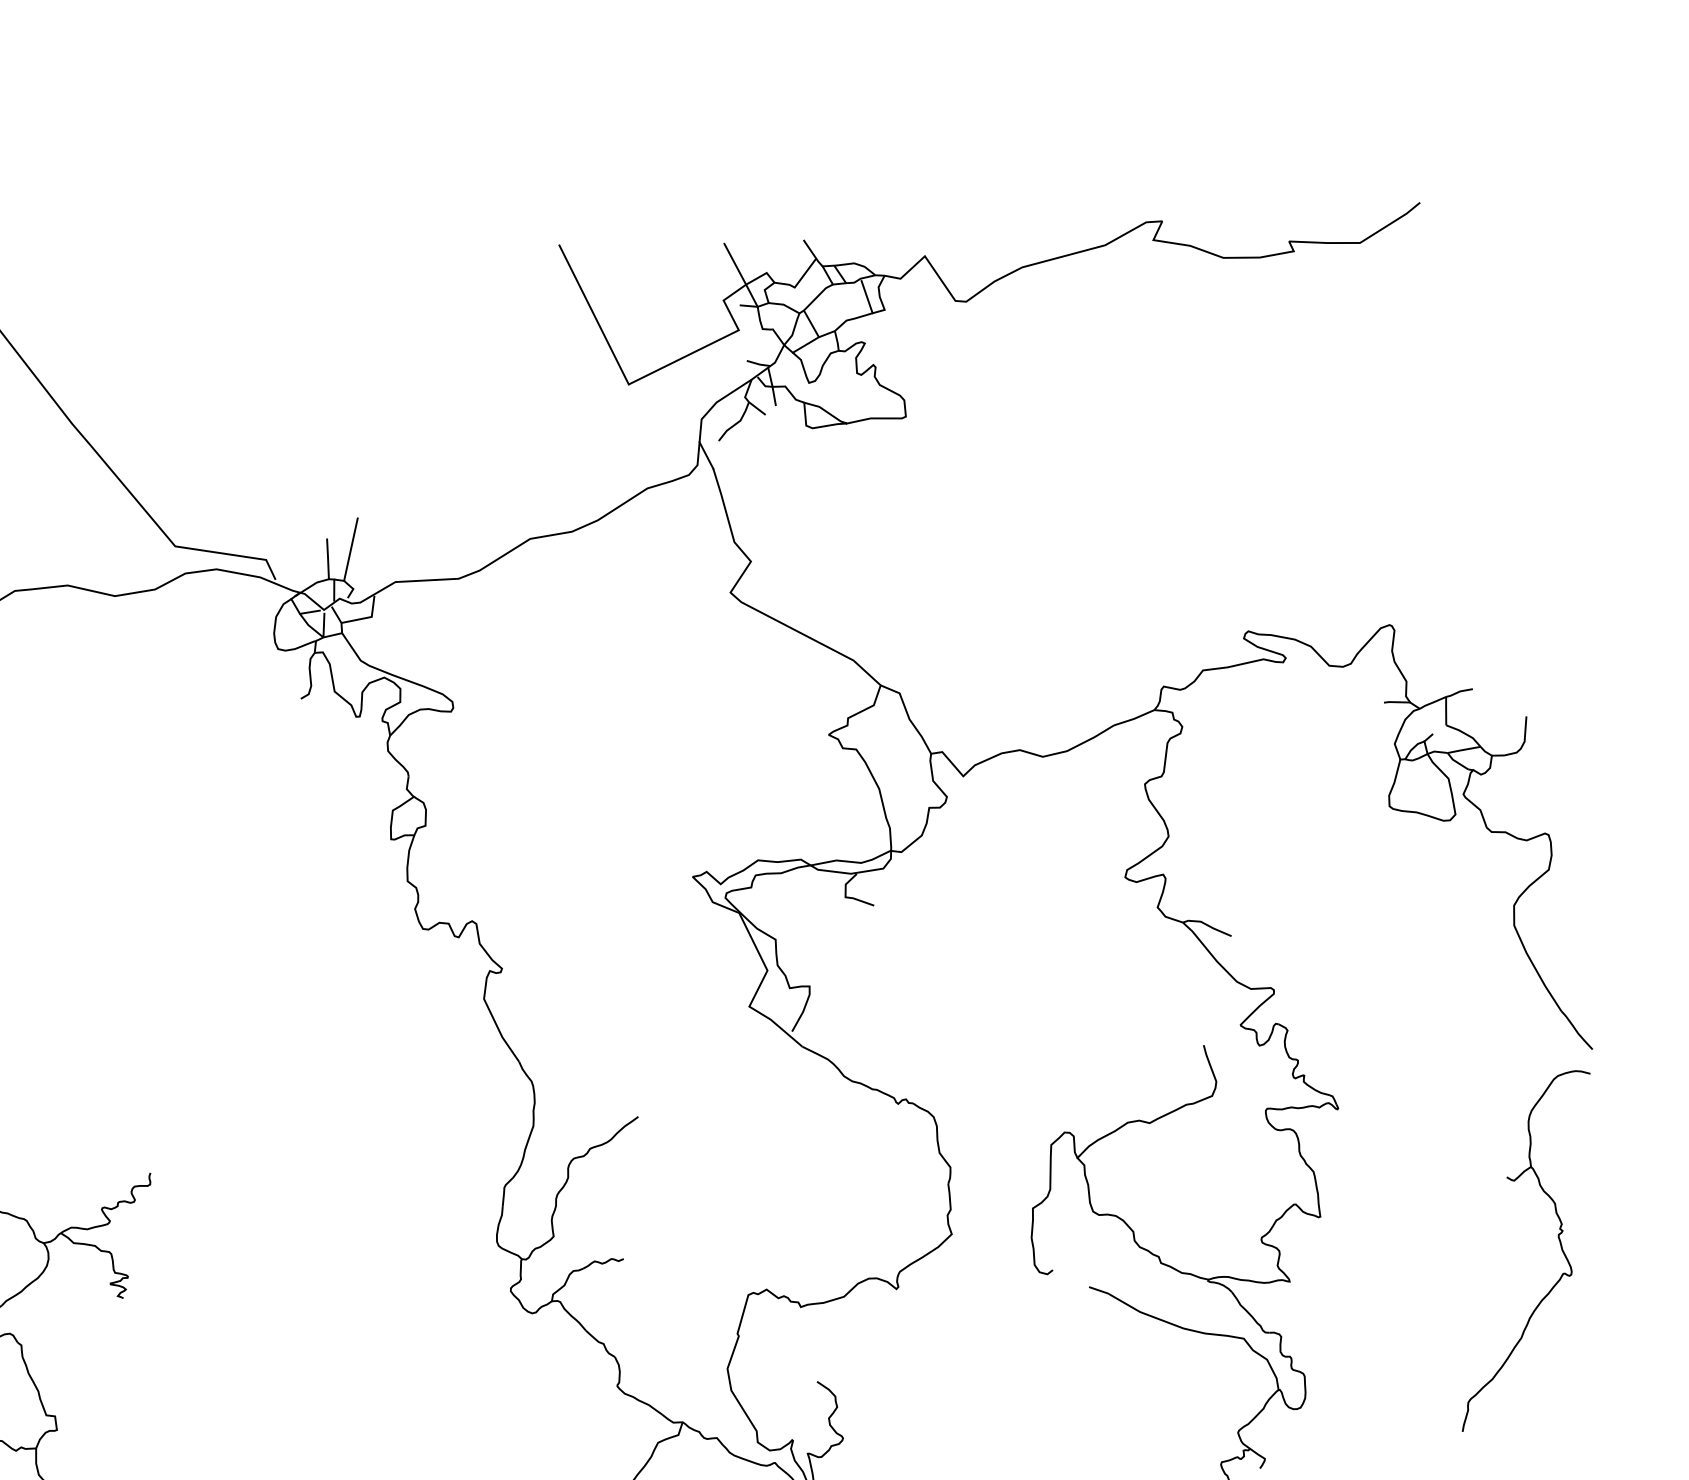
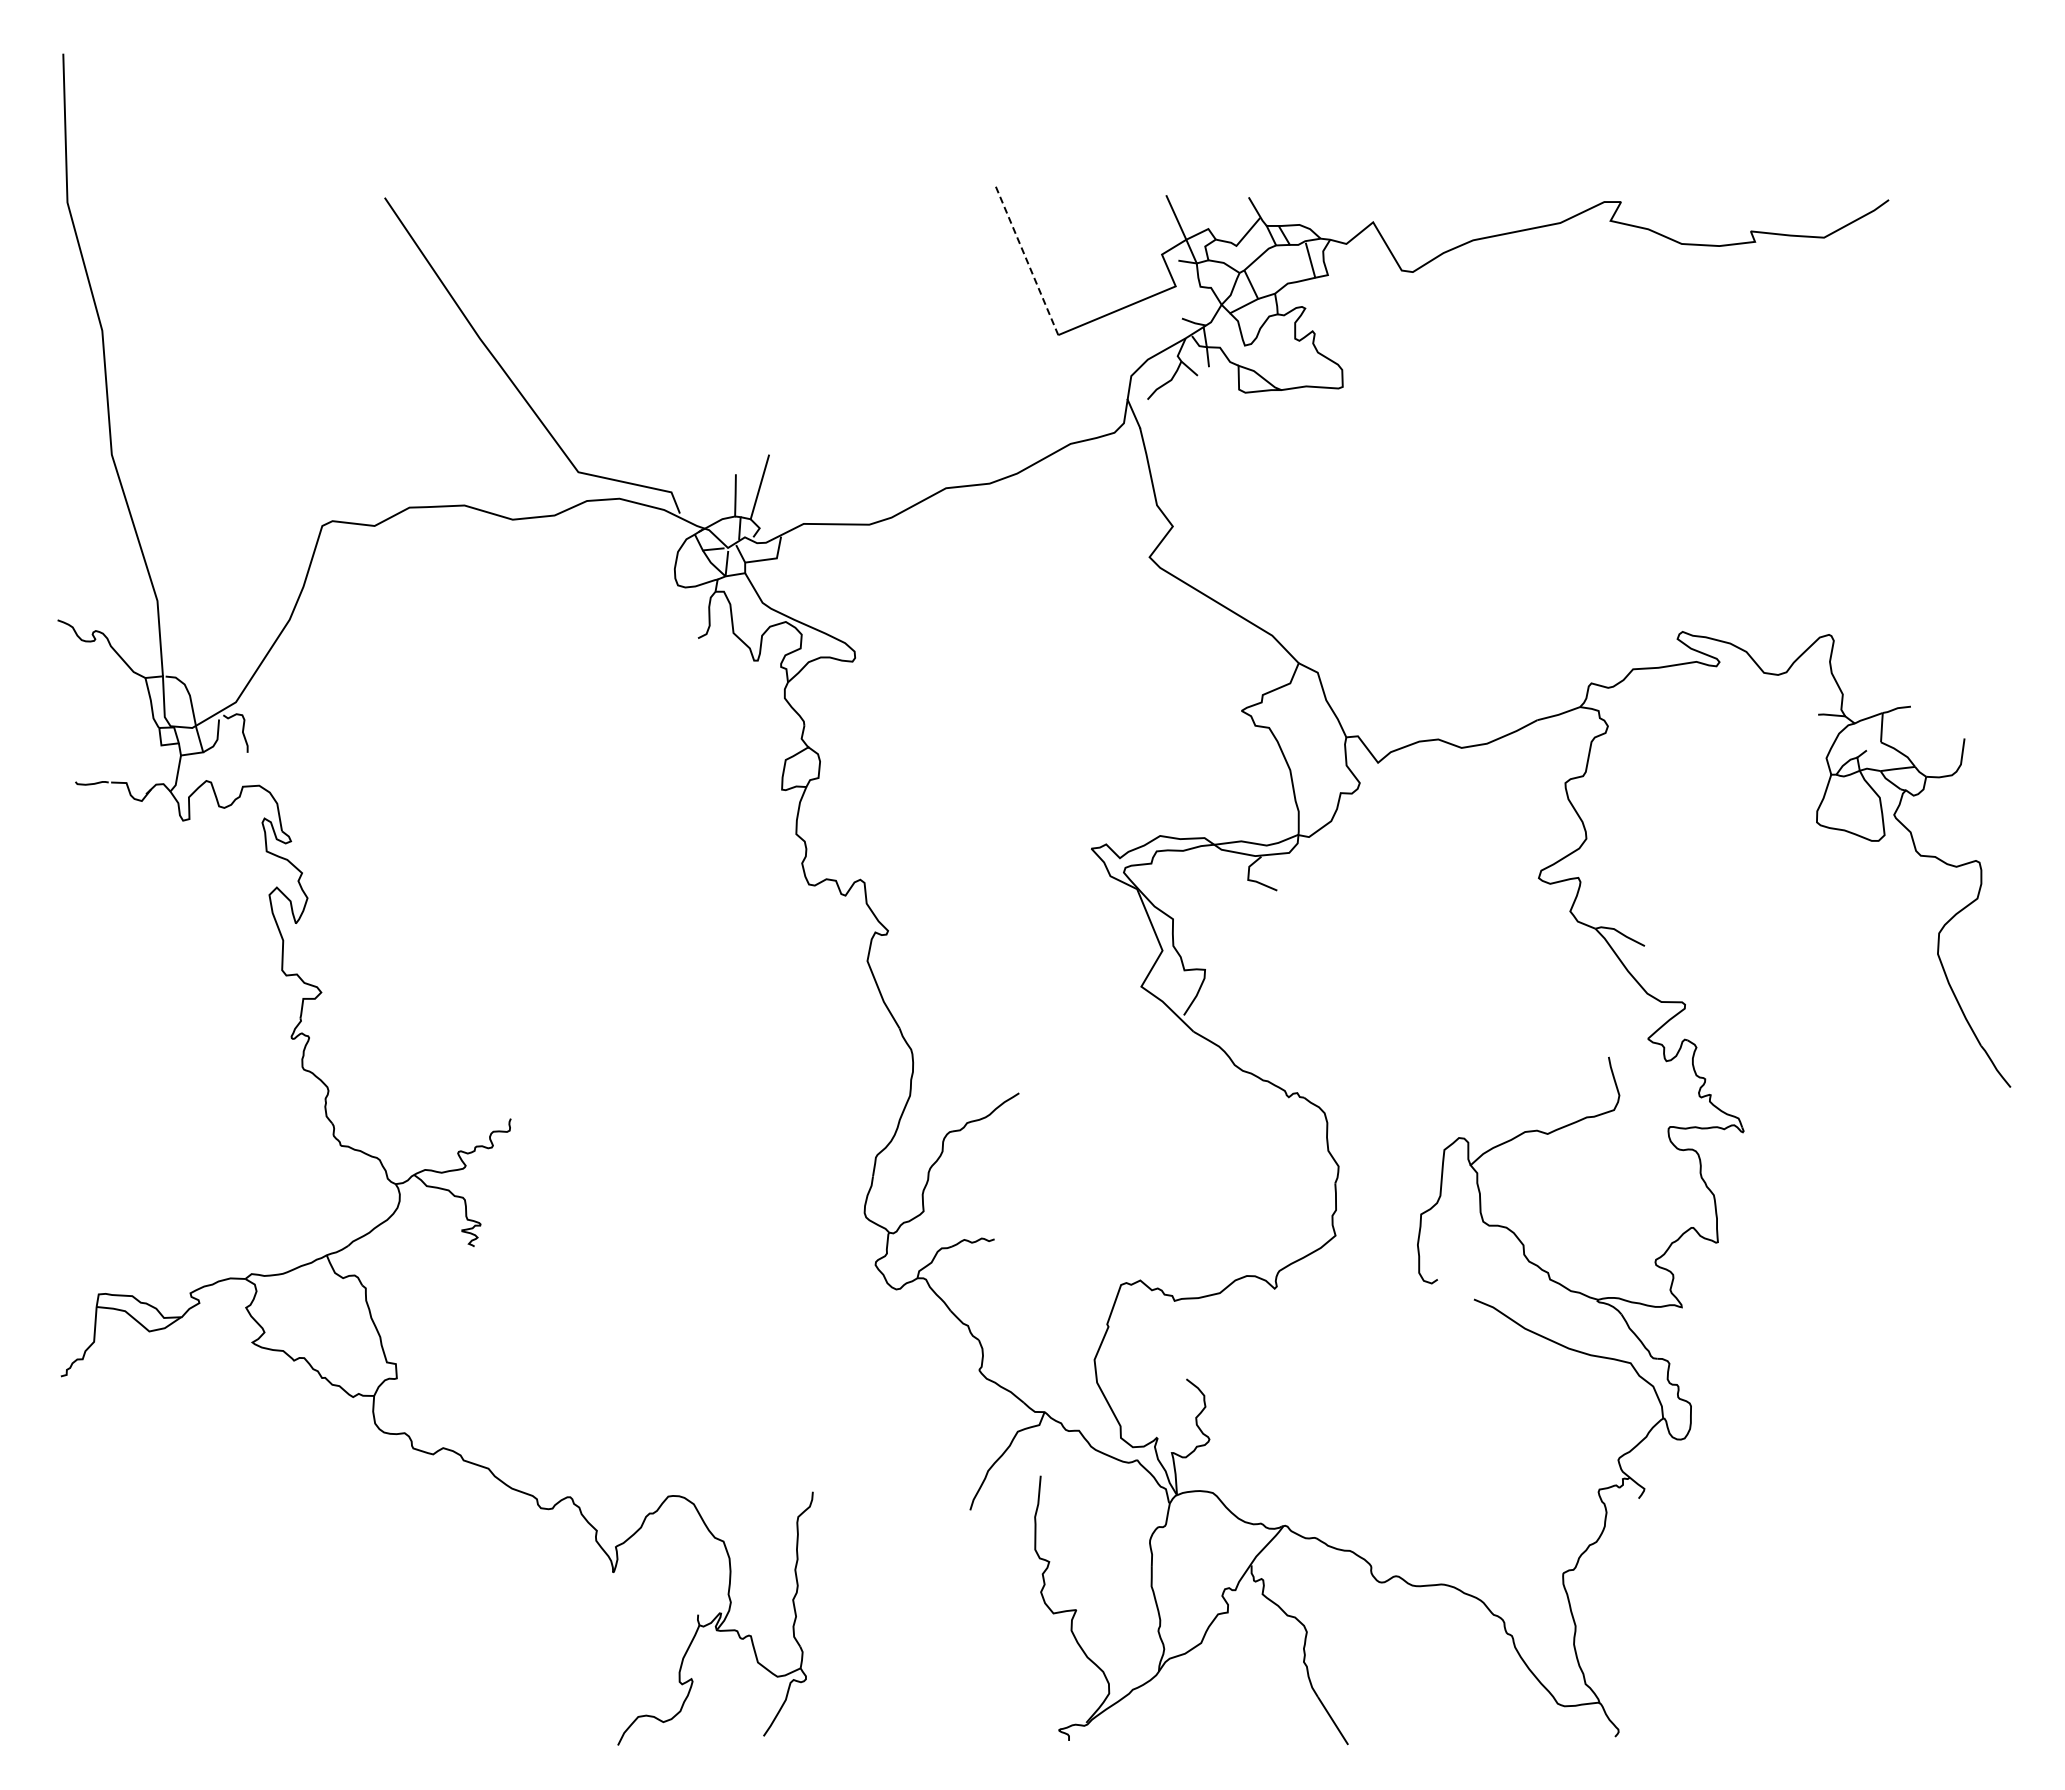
line: (593, 314) -> (1026, 260), solid -> dashed
part: (1558, 1239) -> (1962, 1281), removed

